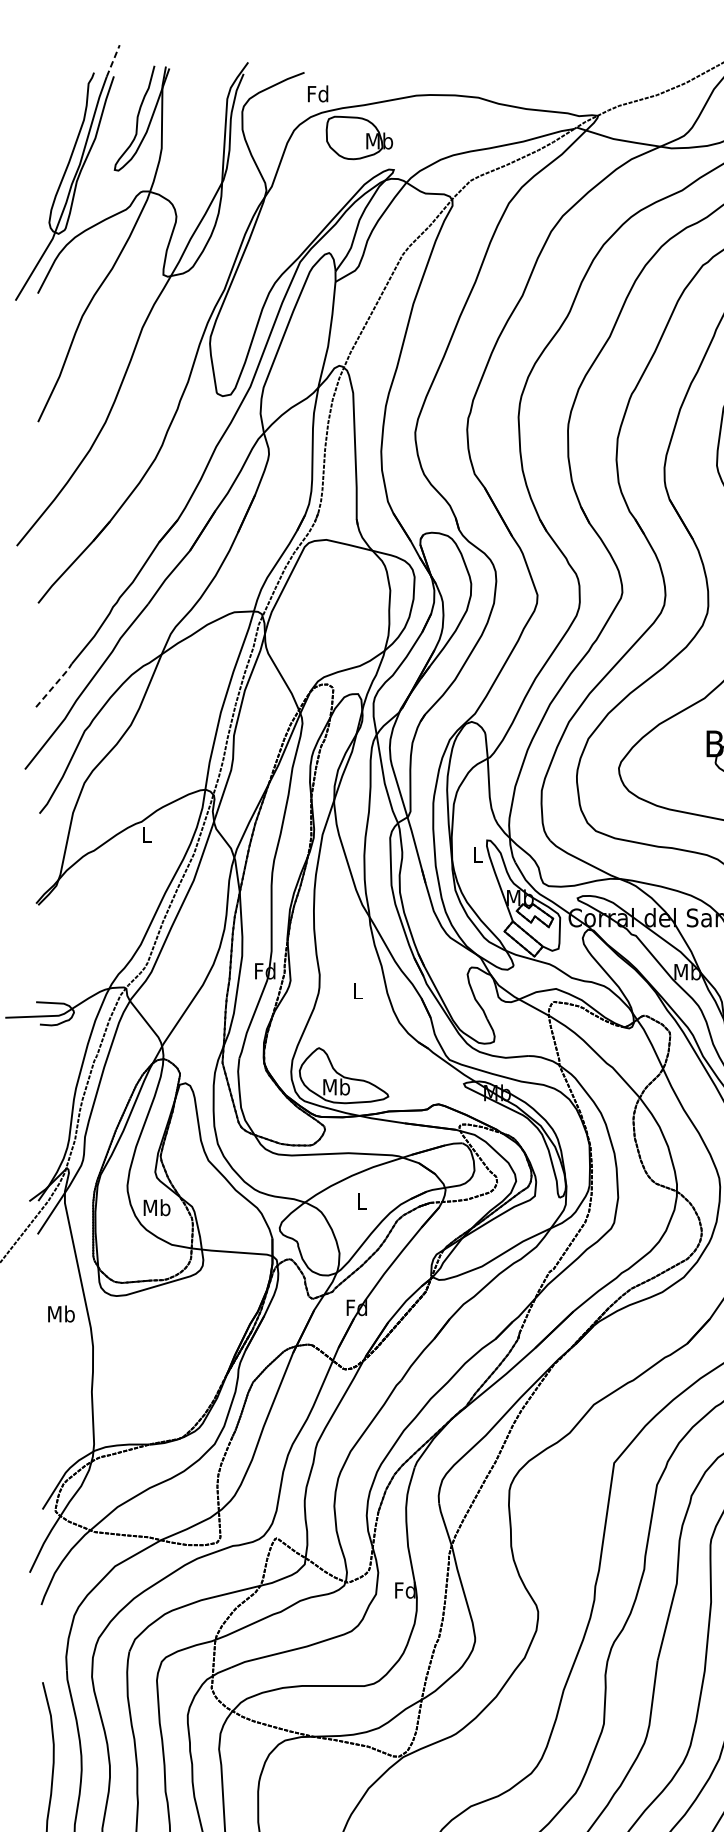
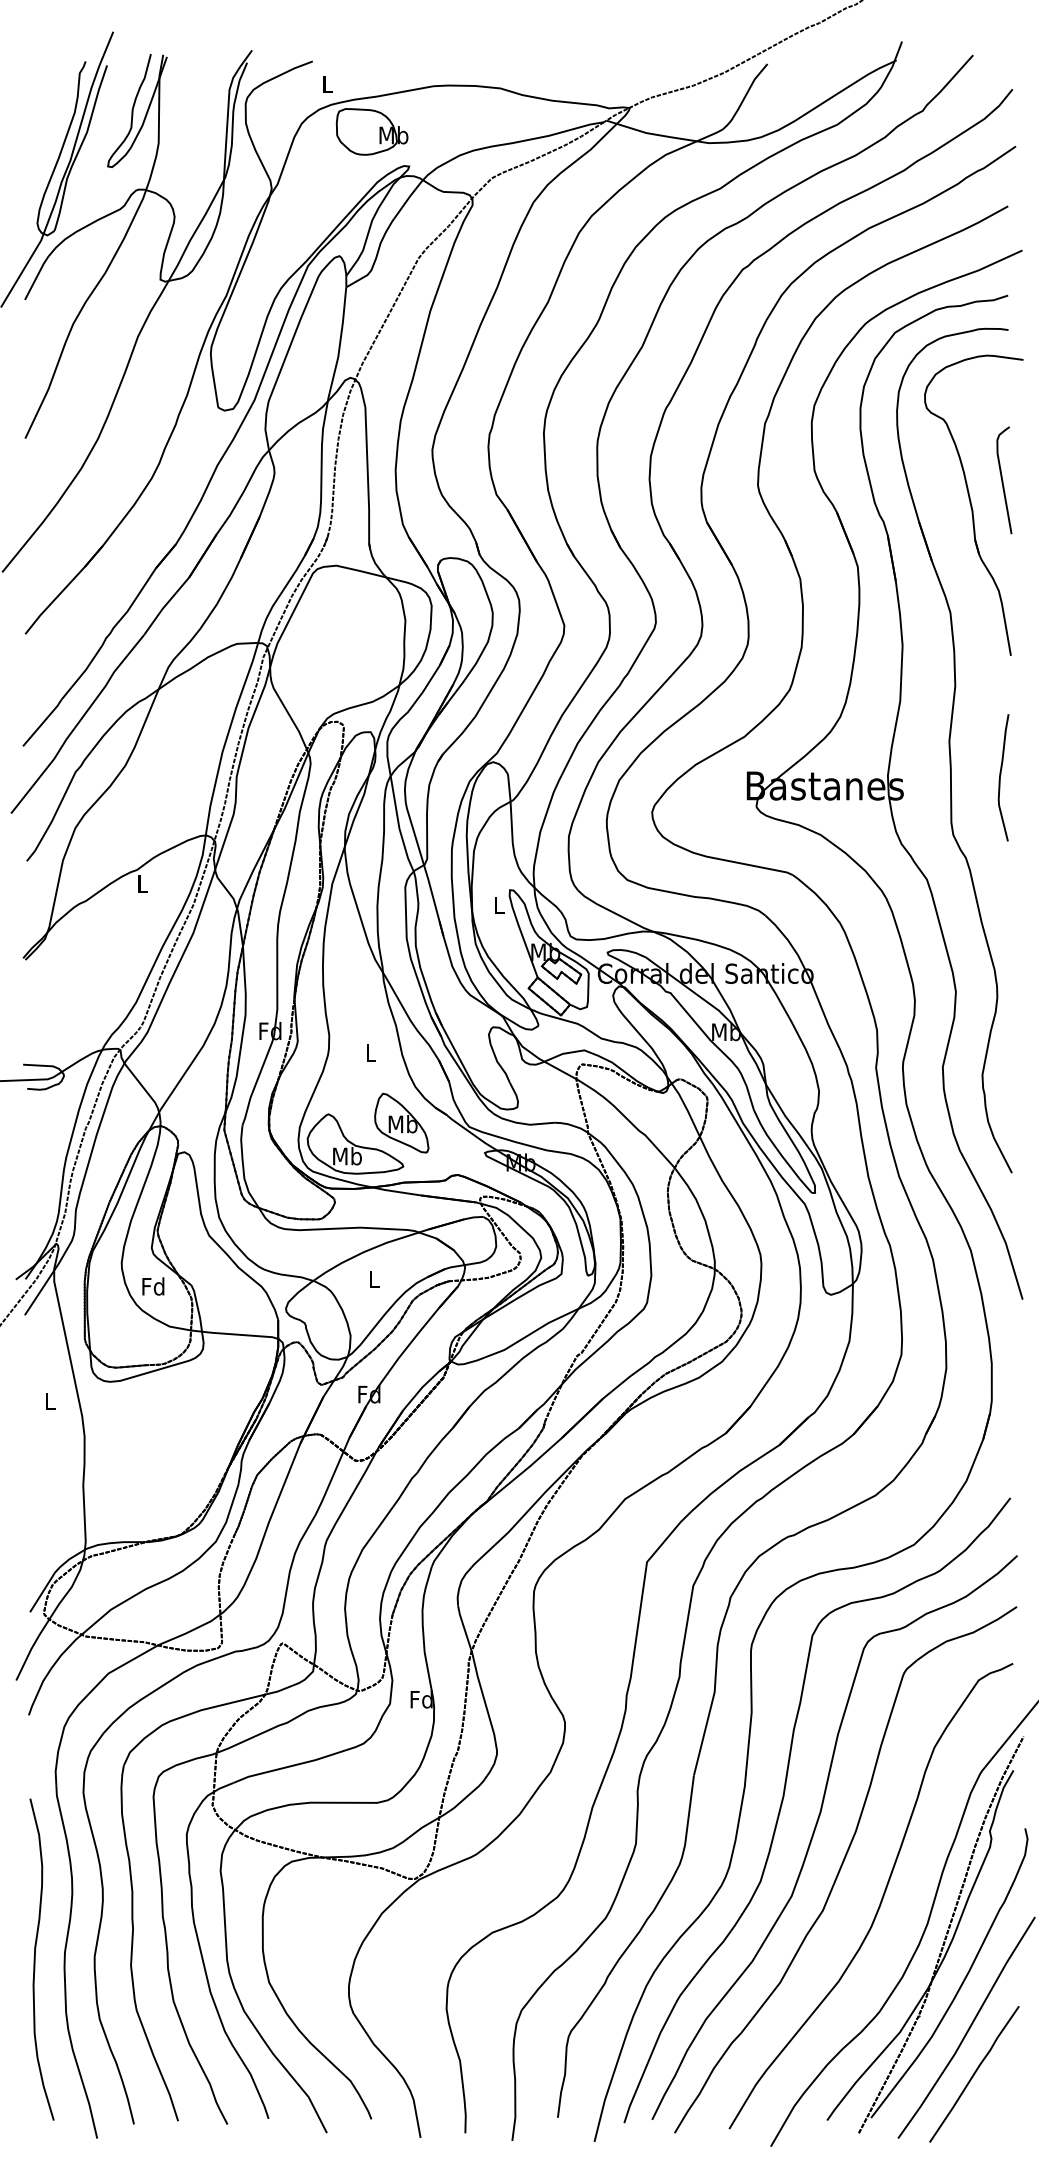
line: (113, 60) -> (106, 48), dashed -> solid
text: (318, 94) -> (327, 84), Fd -> L
line: (54, 685) -> (43, 722), dashed -> solid
part: (386, 1055) -> (401, 1122), added
text: (156, 1207) -> (153, 1286), Mb -> Fd
text: (61, 1314) -> (50, 1401), Mb -> L

